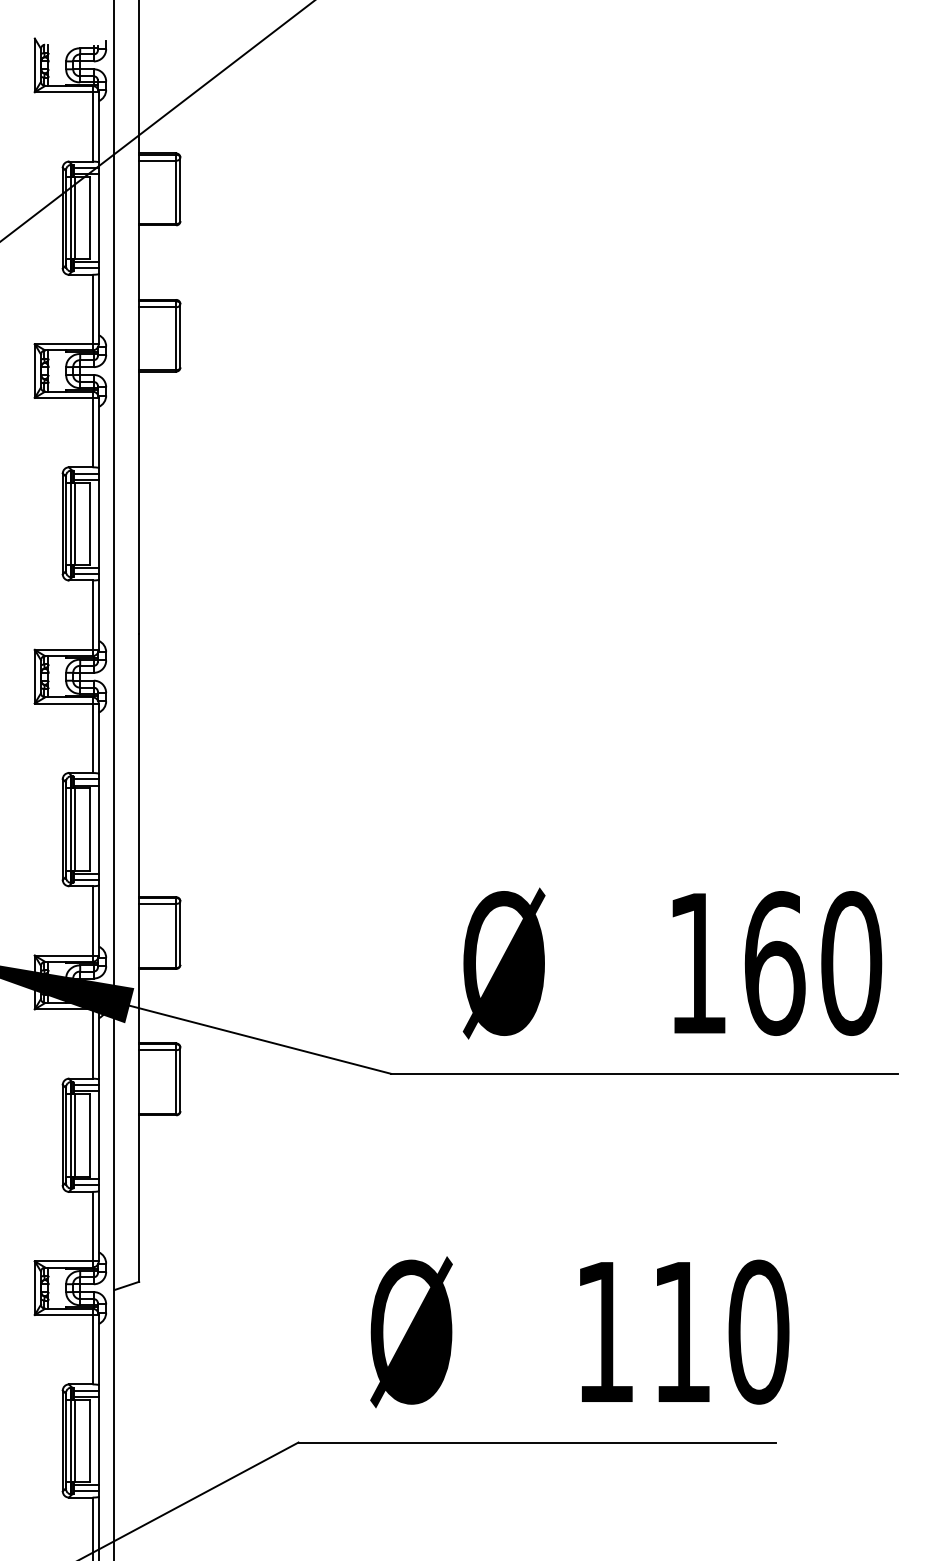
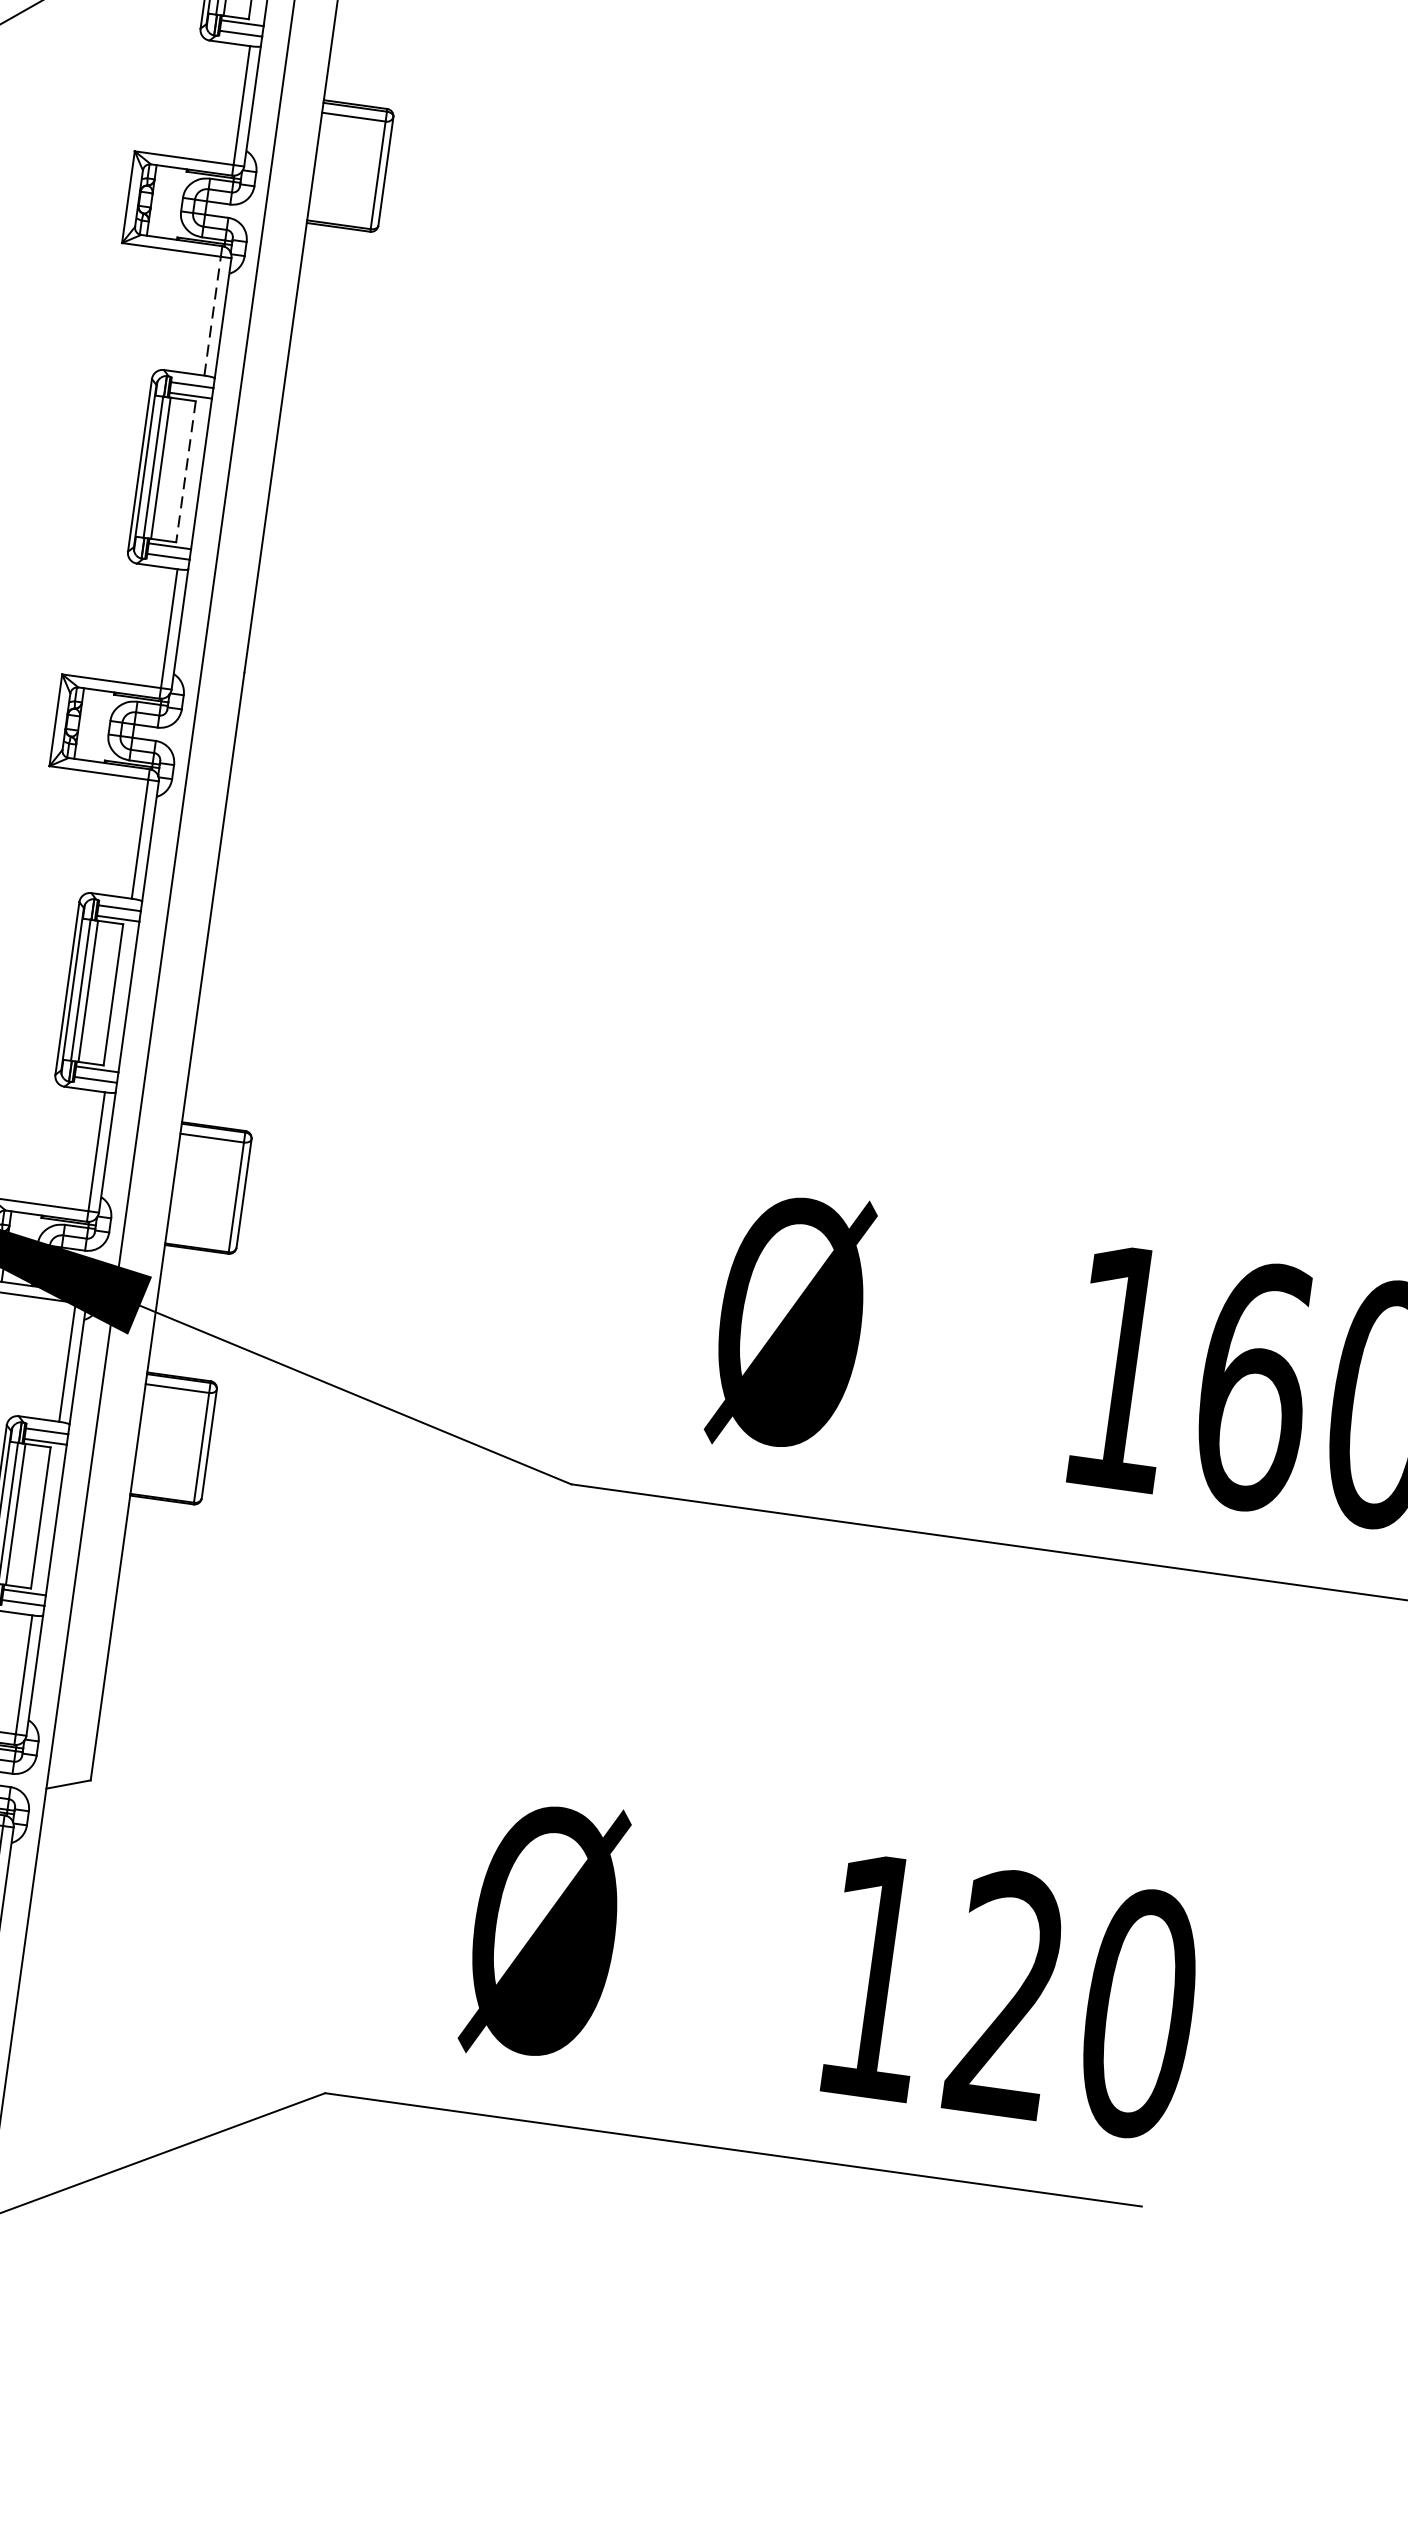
line: (92, 432) -> (212, 316), solid -> dashed
line: (89, 524) -> (185, 472), solid -> dashed
text: (680, 1330) -> (1005, 1992), 110 -> 120

